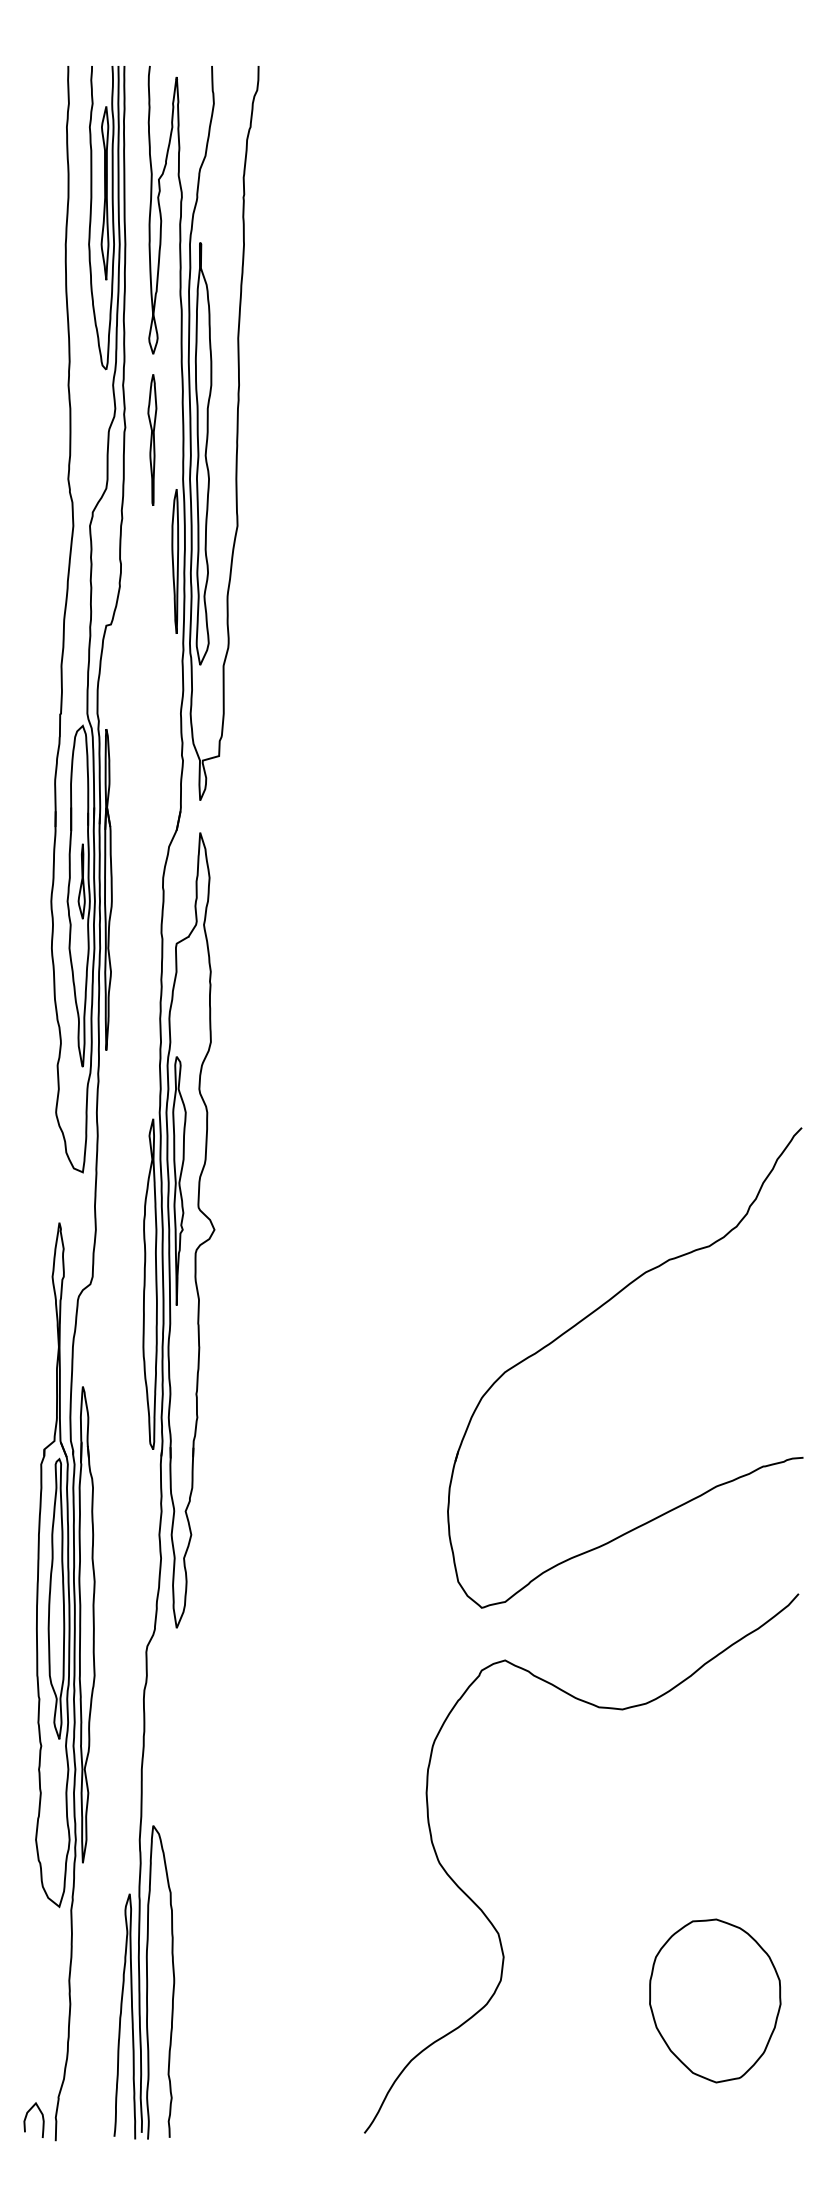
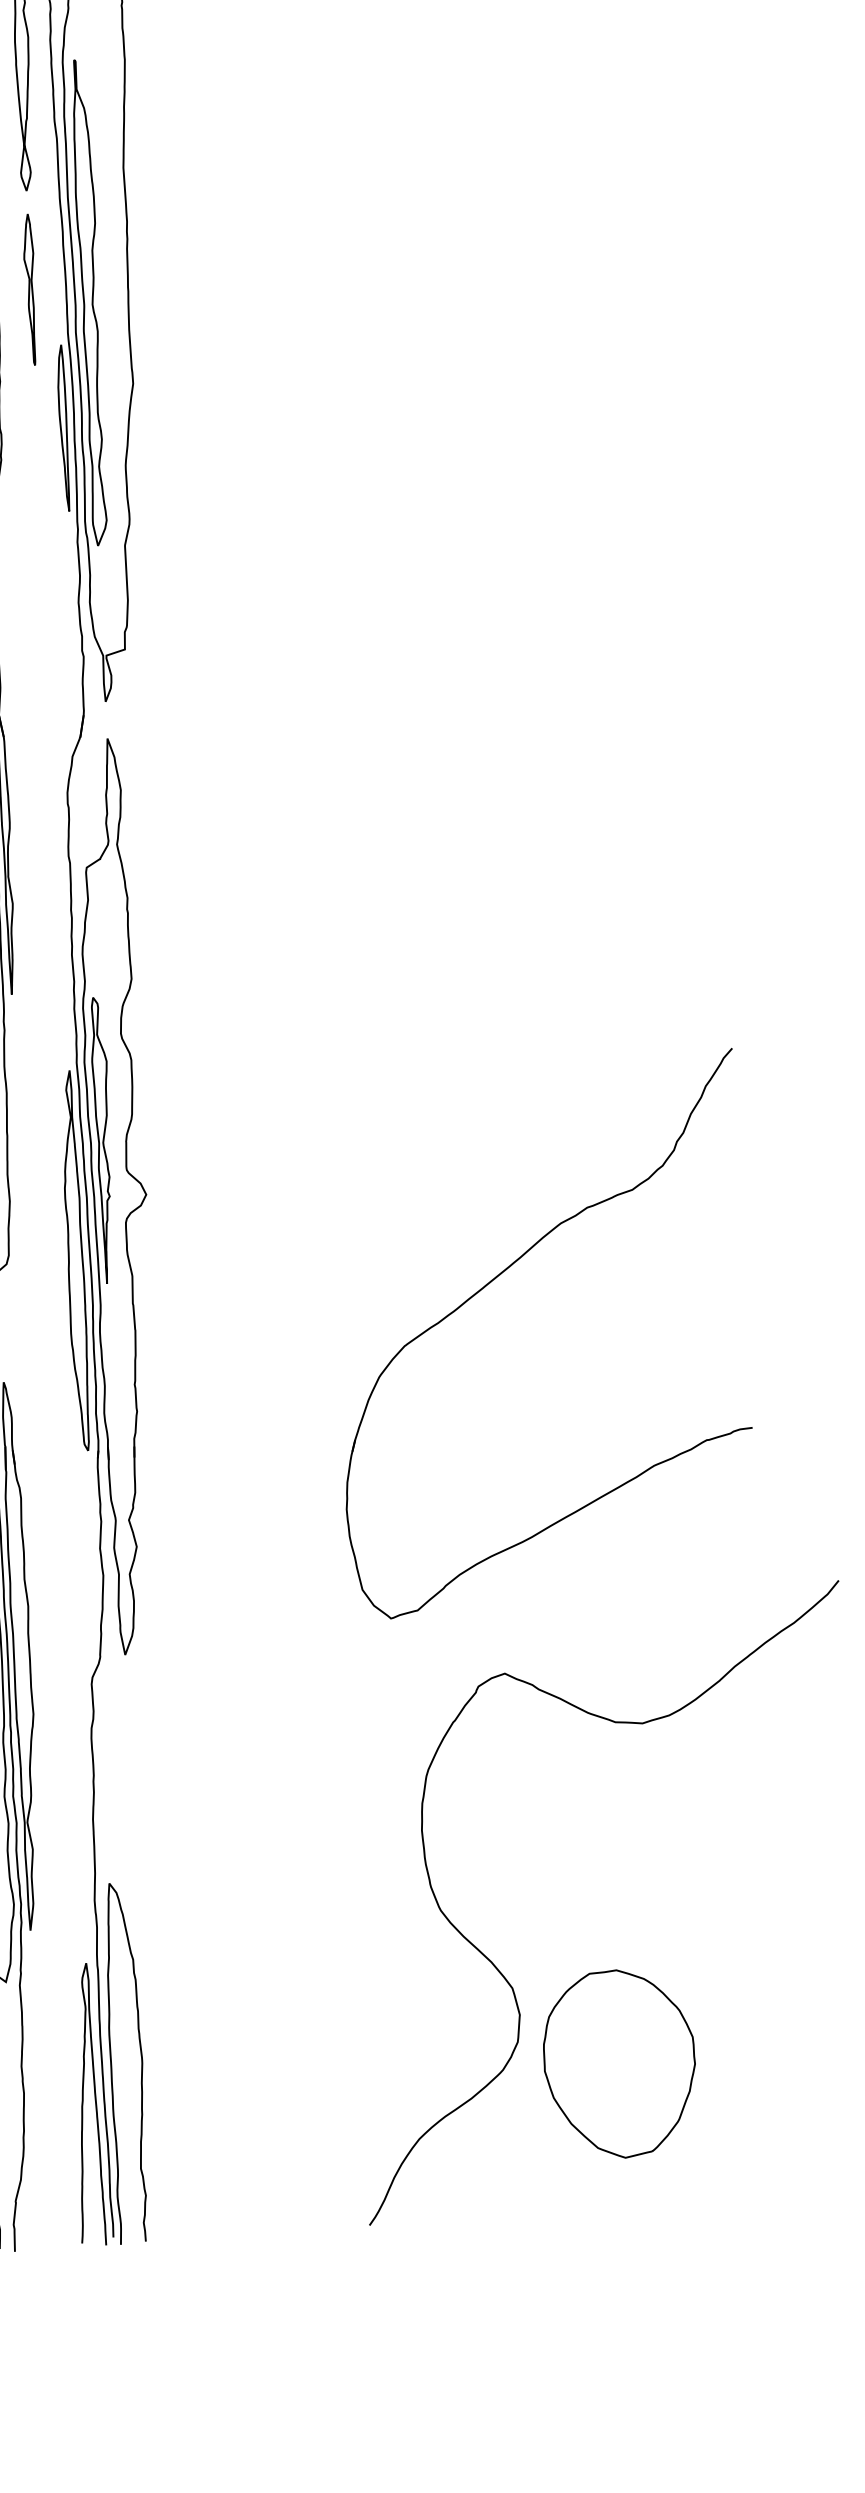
part: (589, 1316) -> (498, 1277), moved
part: (715, 2000) -> (619, 2063), moved

